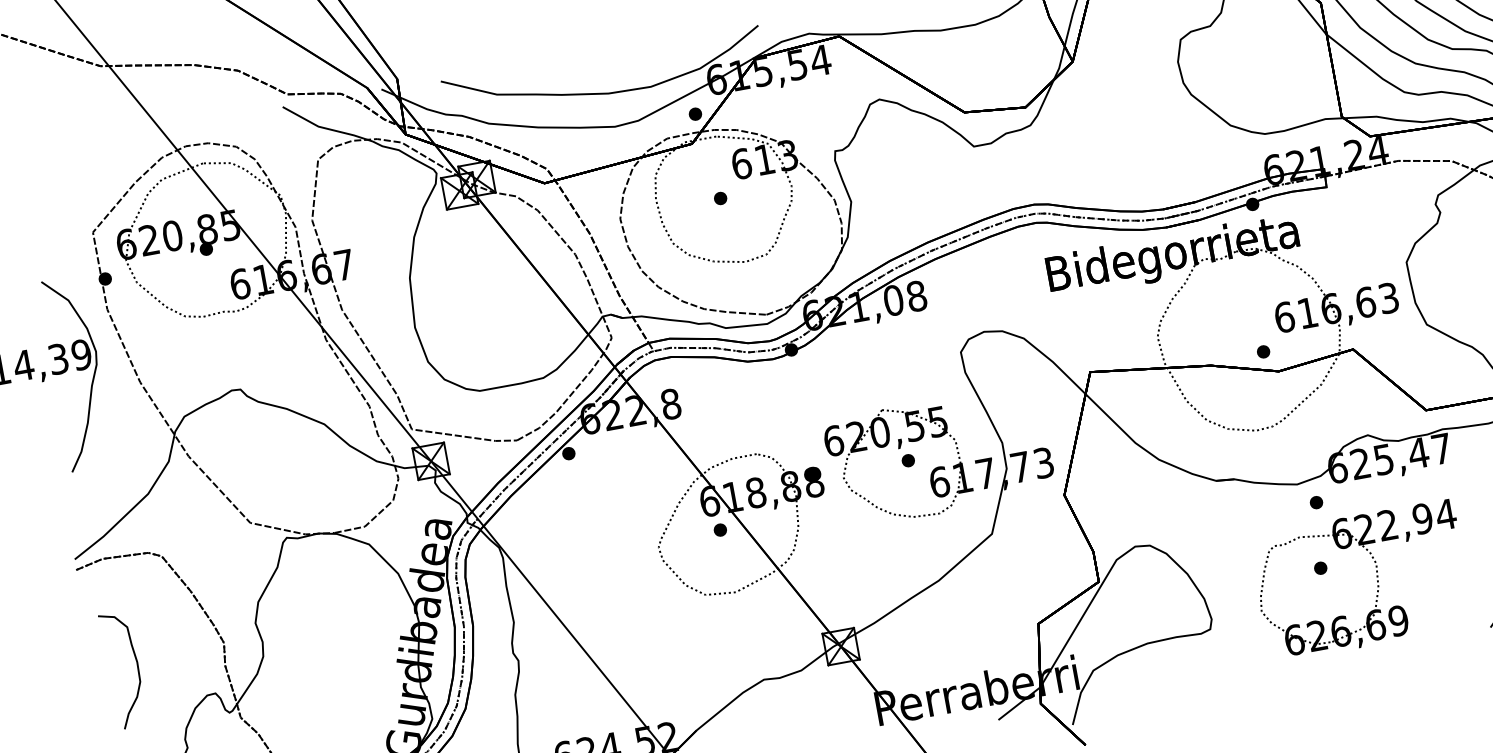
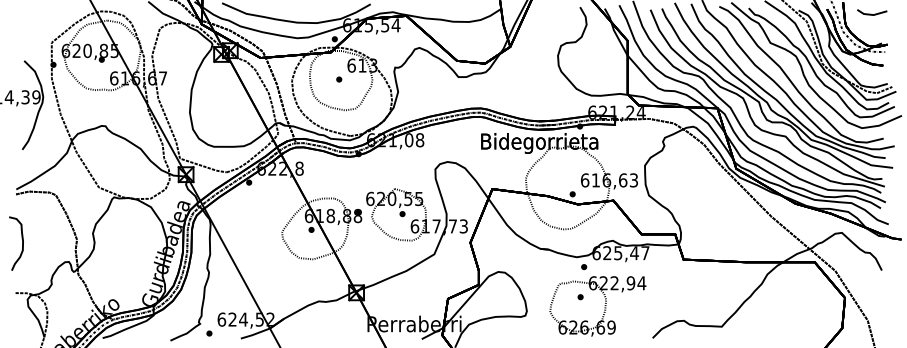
curve: (136, 667) -> (22, 243), moved

